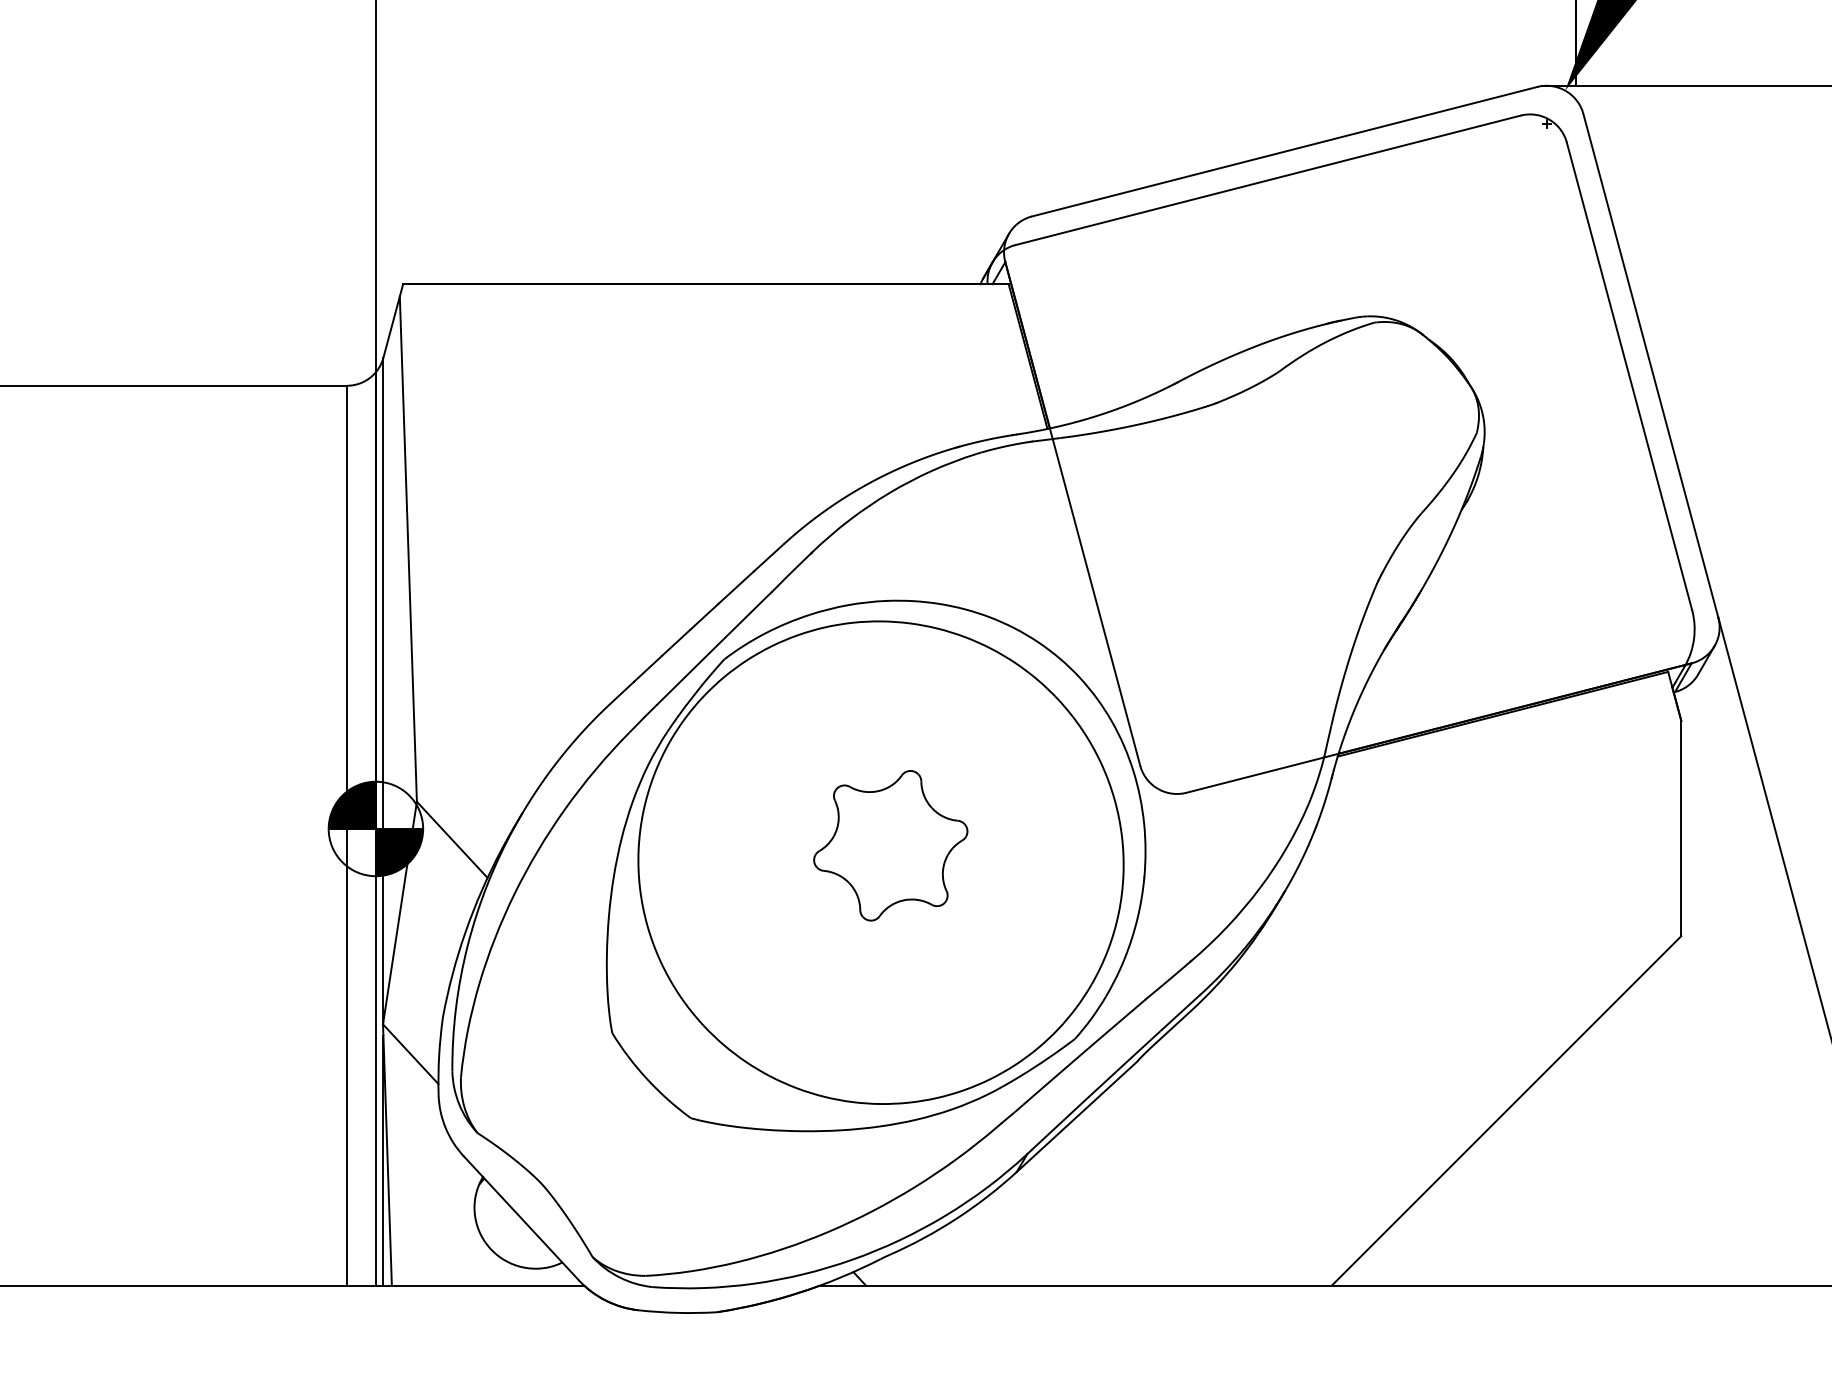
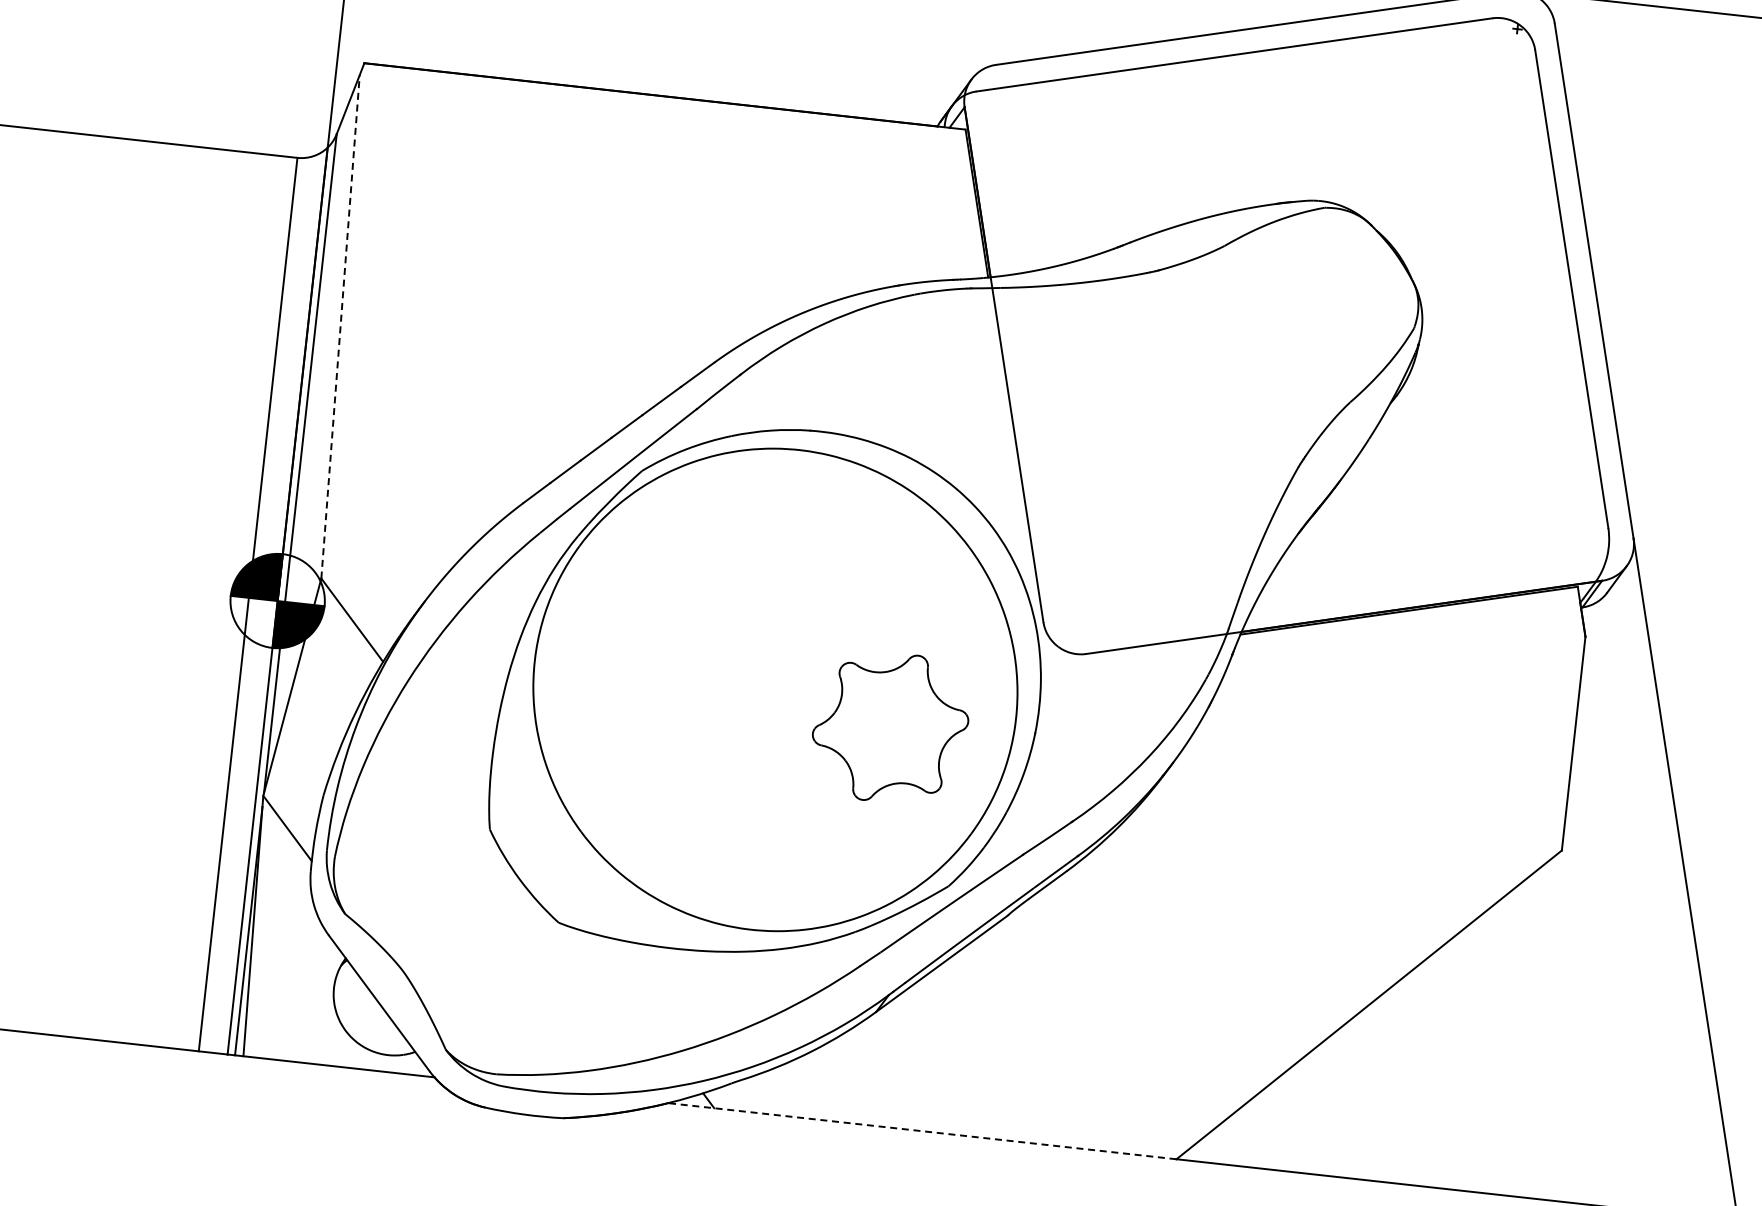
line: (408, 549) -> (340, 327), solid -> dashed
part: (890, 845) -> (890, 727), moved
line: (1075, 1285) -> (922, 1130), solid -> dashed

